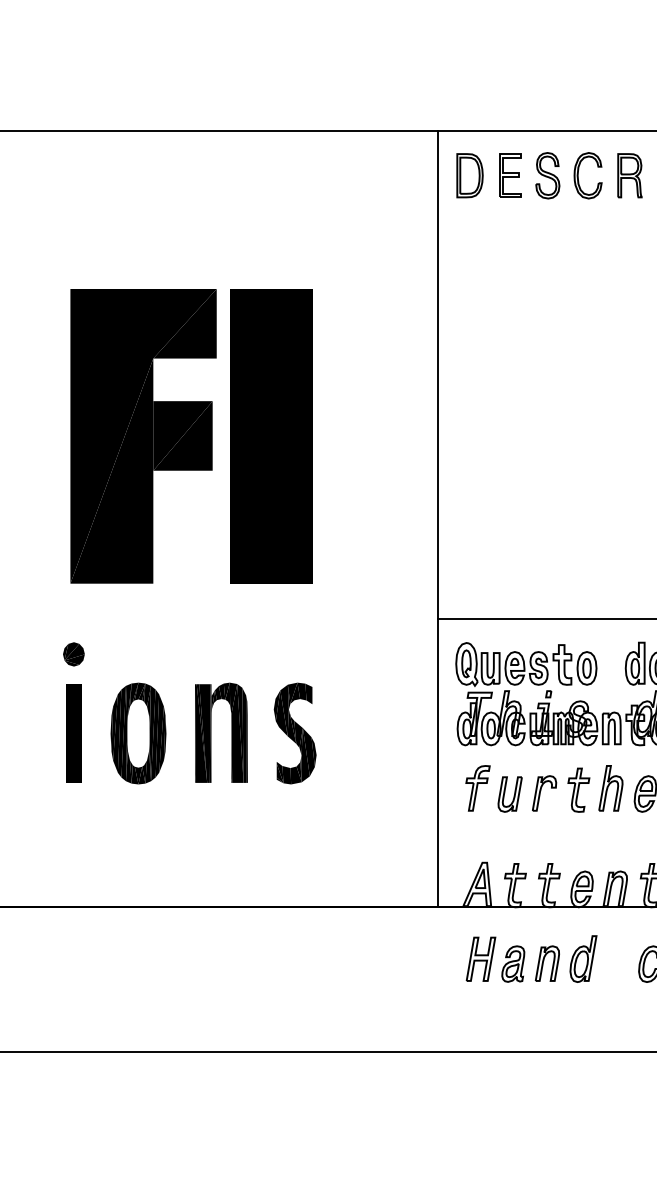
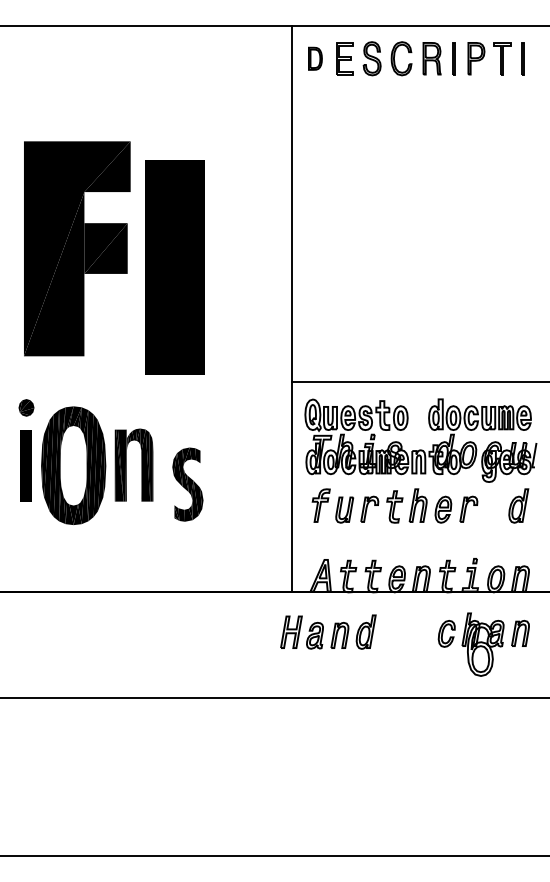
part: (470, 175) -> (315, 58), size x0.7
part: (271, 435) -> (174, 267), moved
part: (138, 733) -> (73, 465), size x1.6
part: (294, 733) -> (187, 484), moved
part: (531, 958) -> (328, 631), moved

